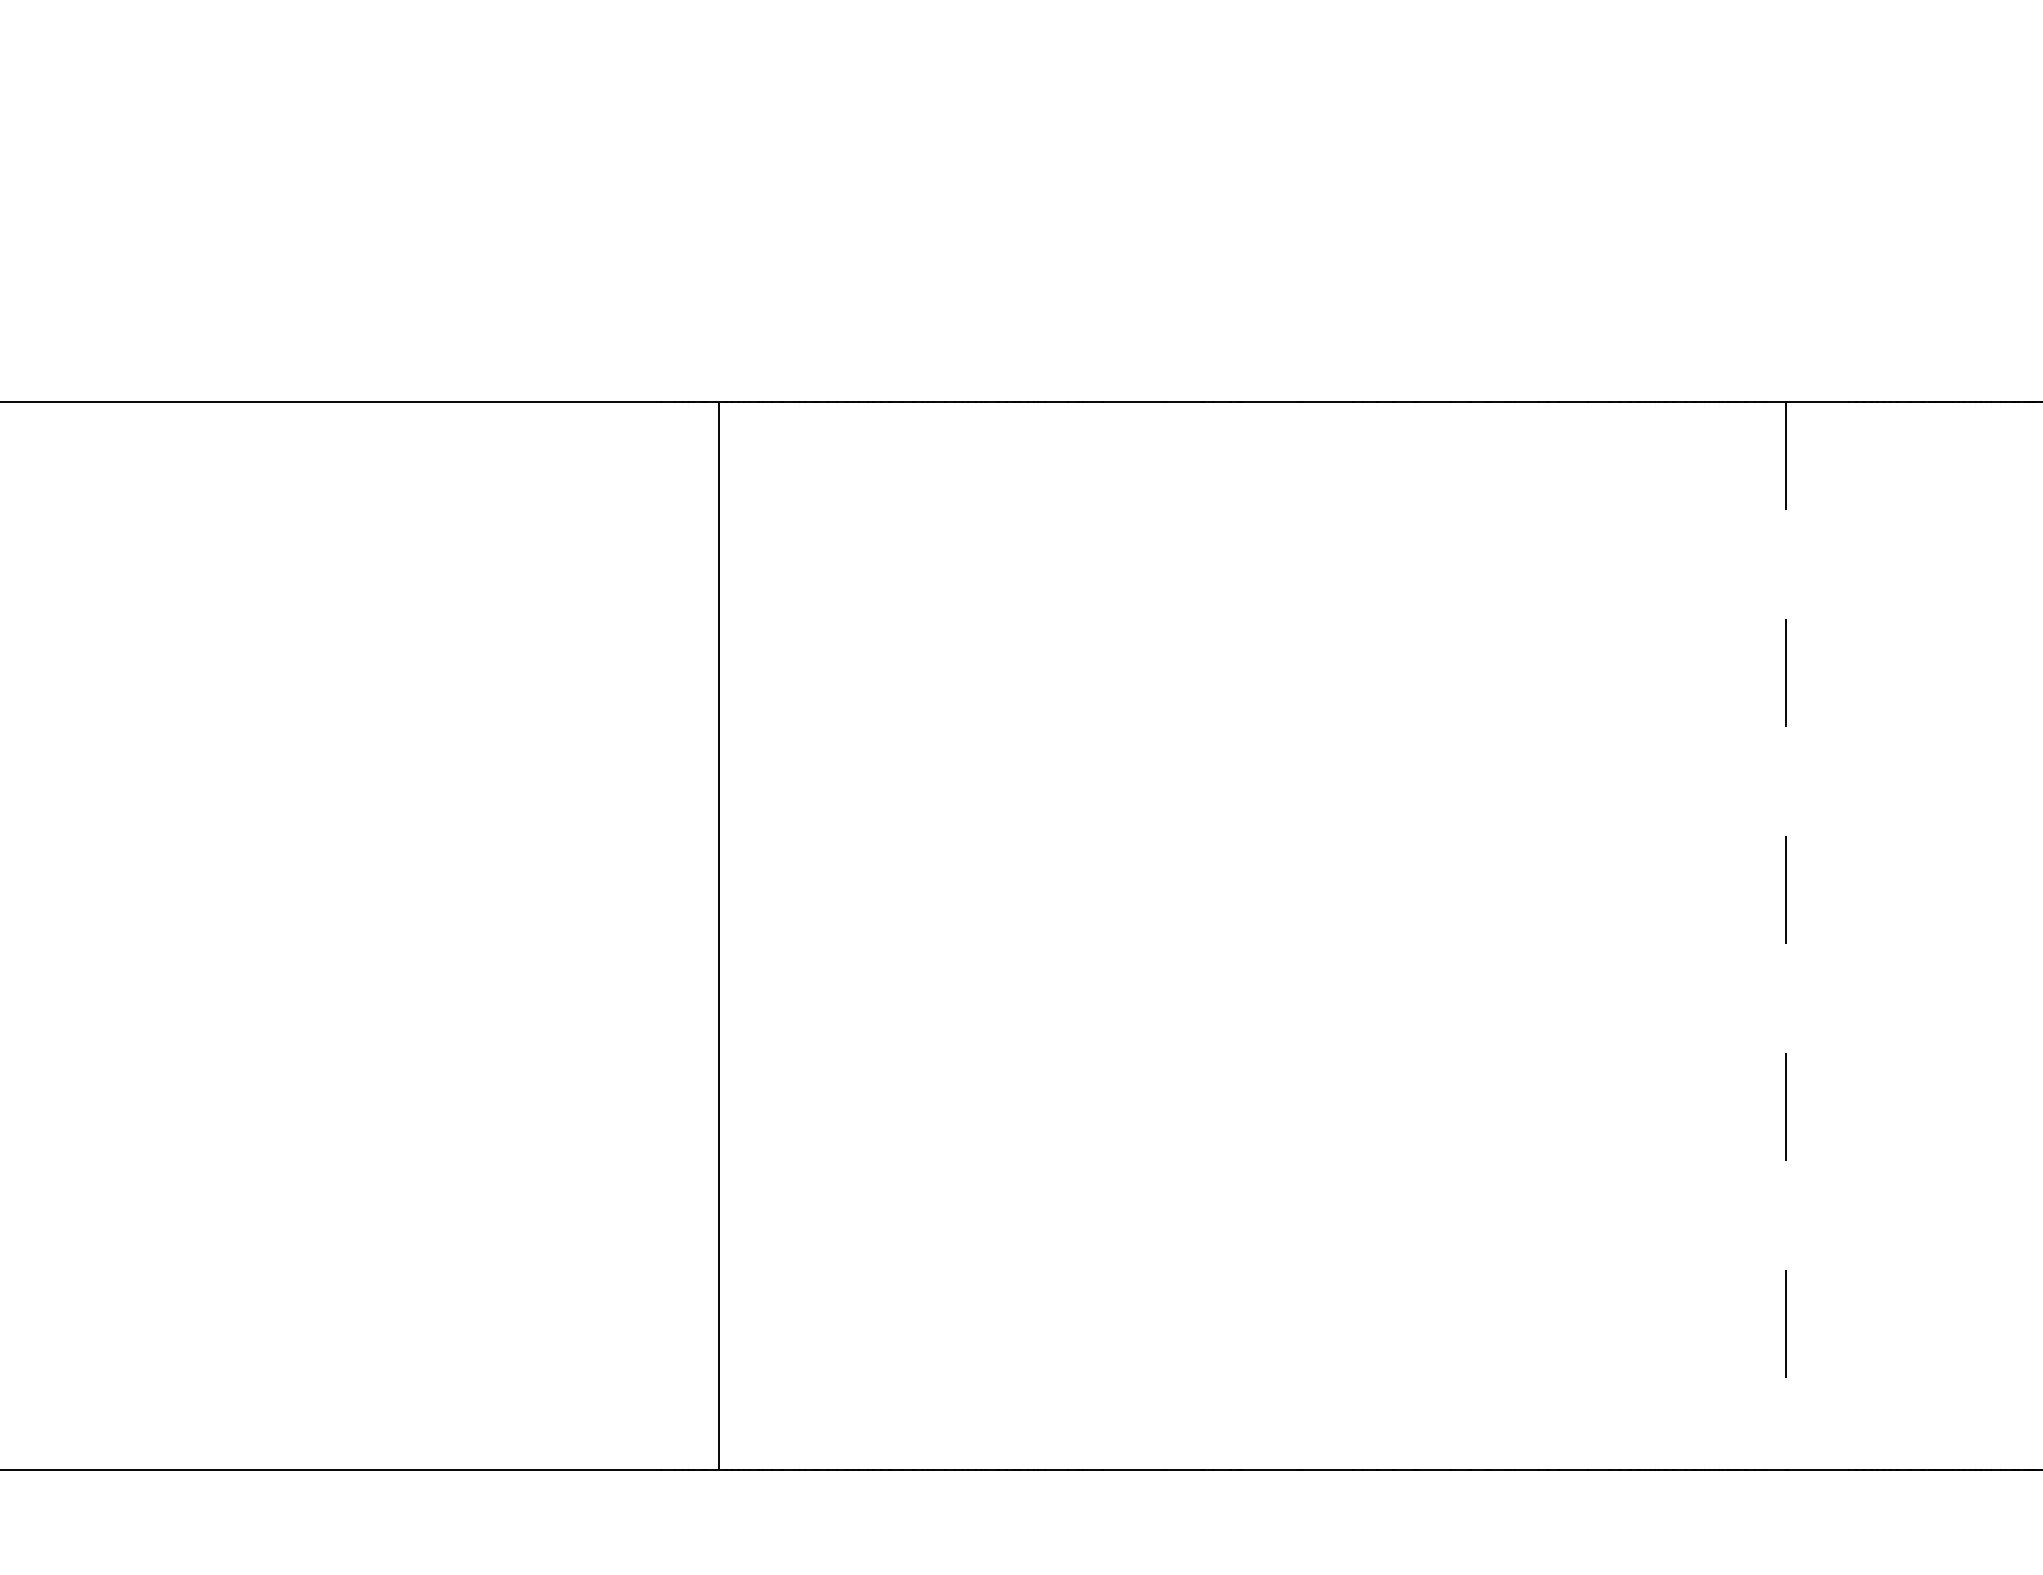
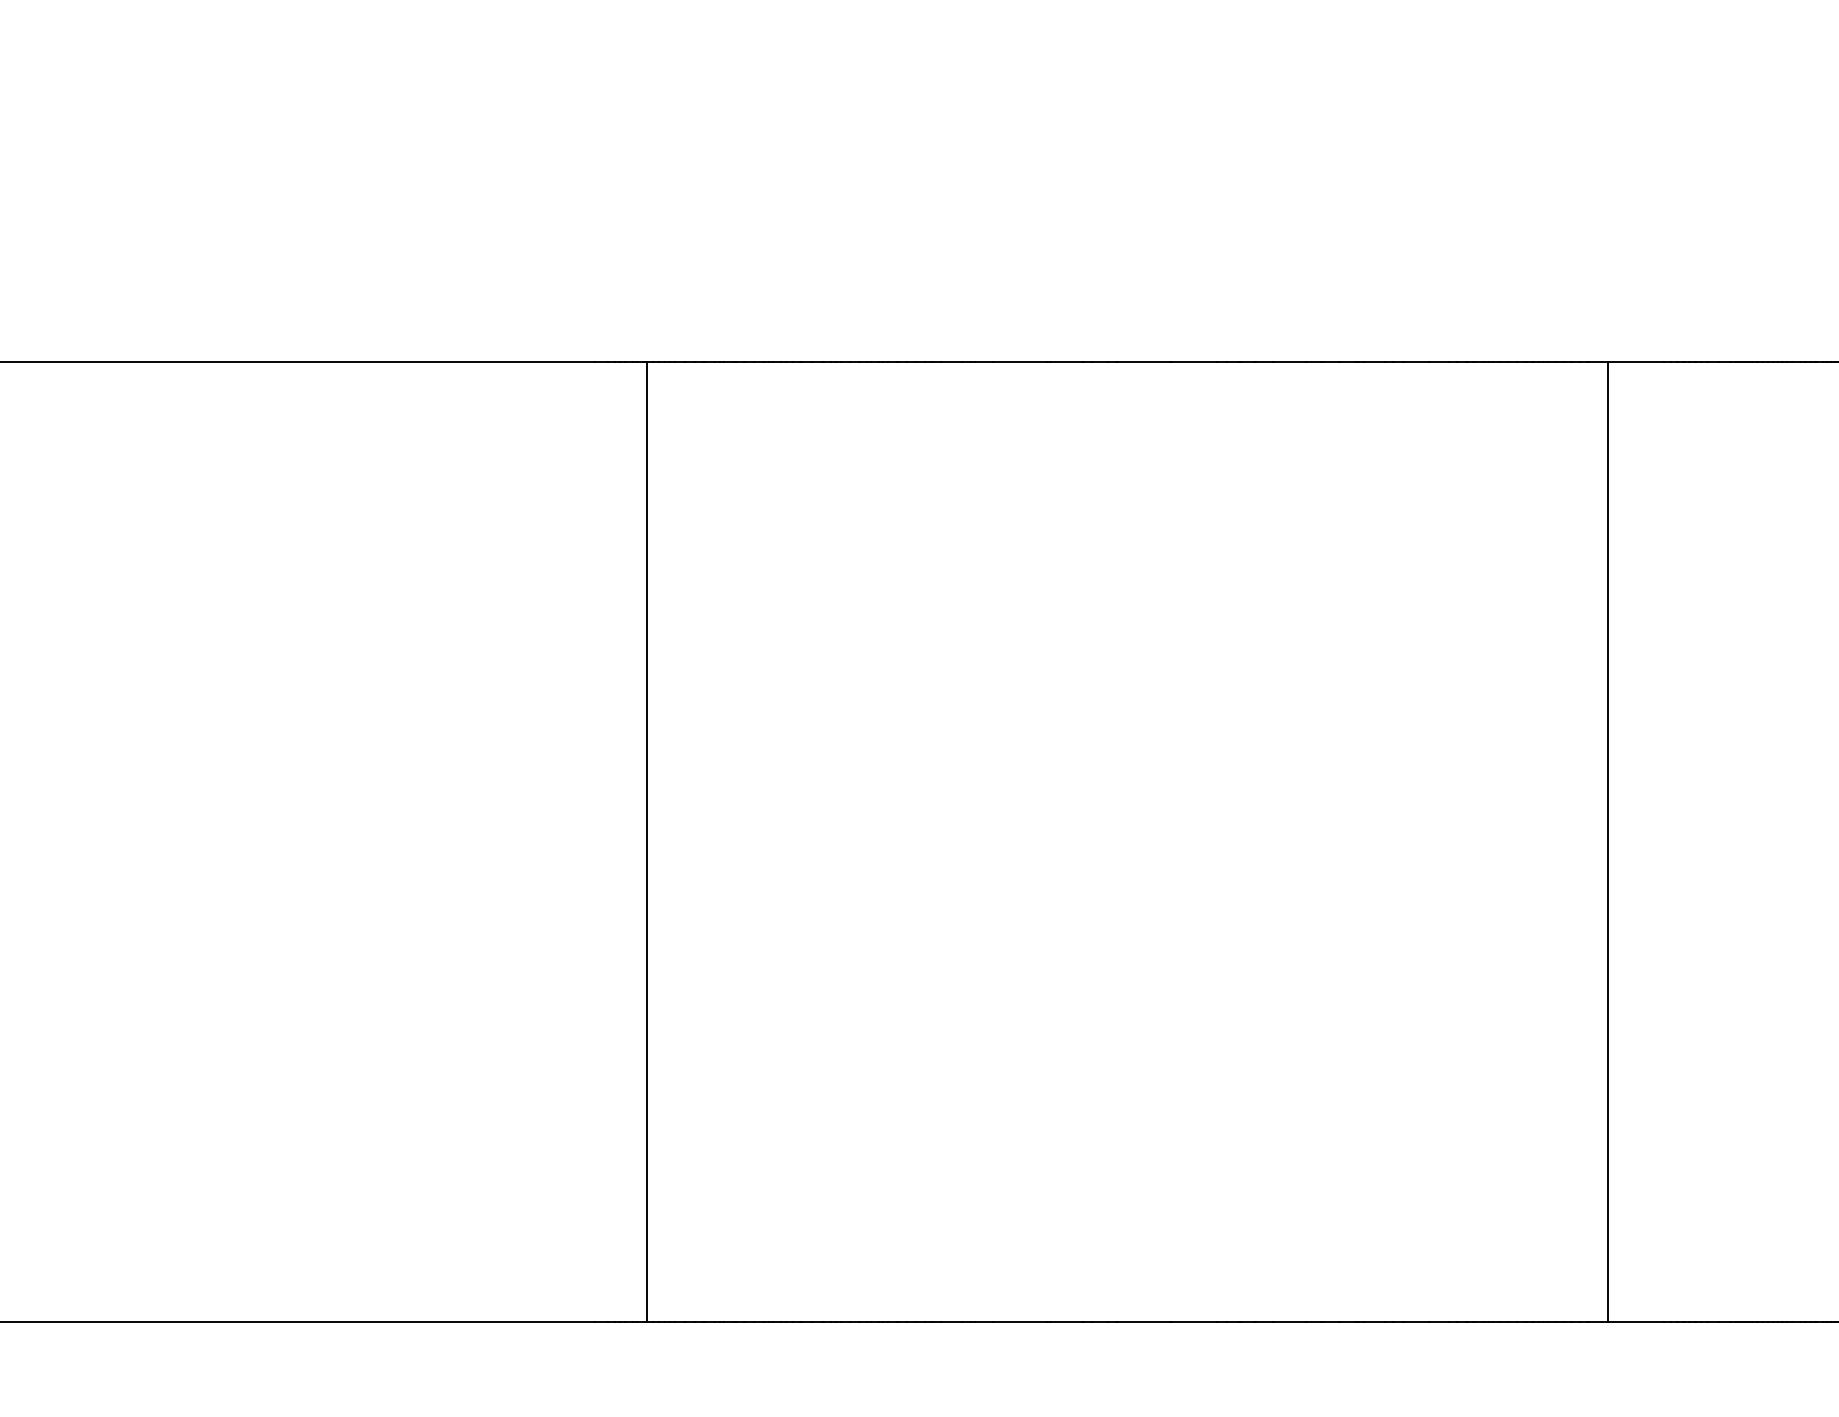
line: (1786, 936) -> (1607, 842), dashed -> solid

